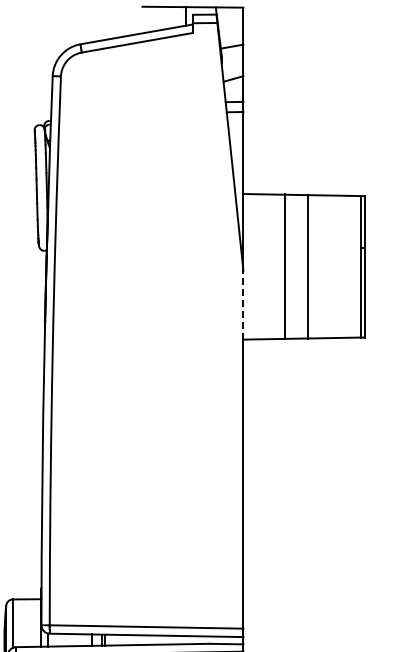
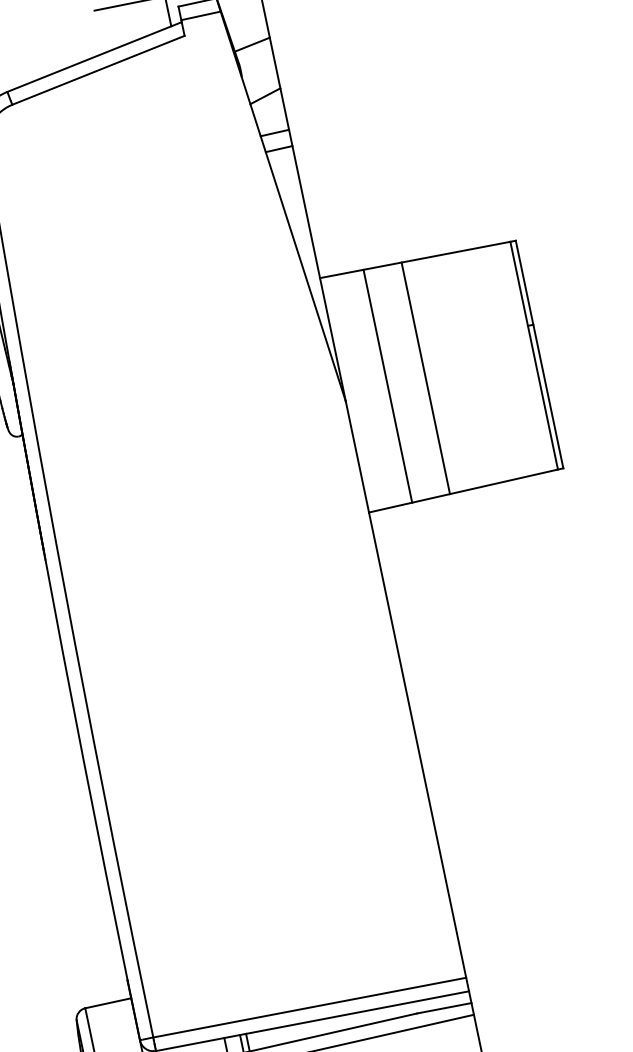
line: (285, 266) -> (388, 385), moved
line: (307, 266) -> (425, 377), moved
line: (243, 305) -> (357, 457), dashed -> solid

